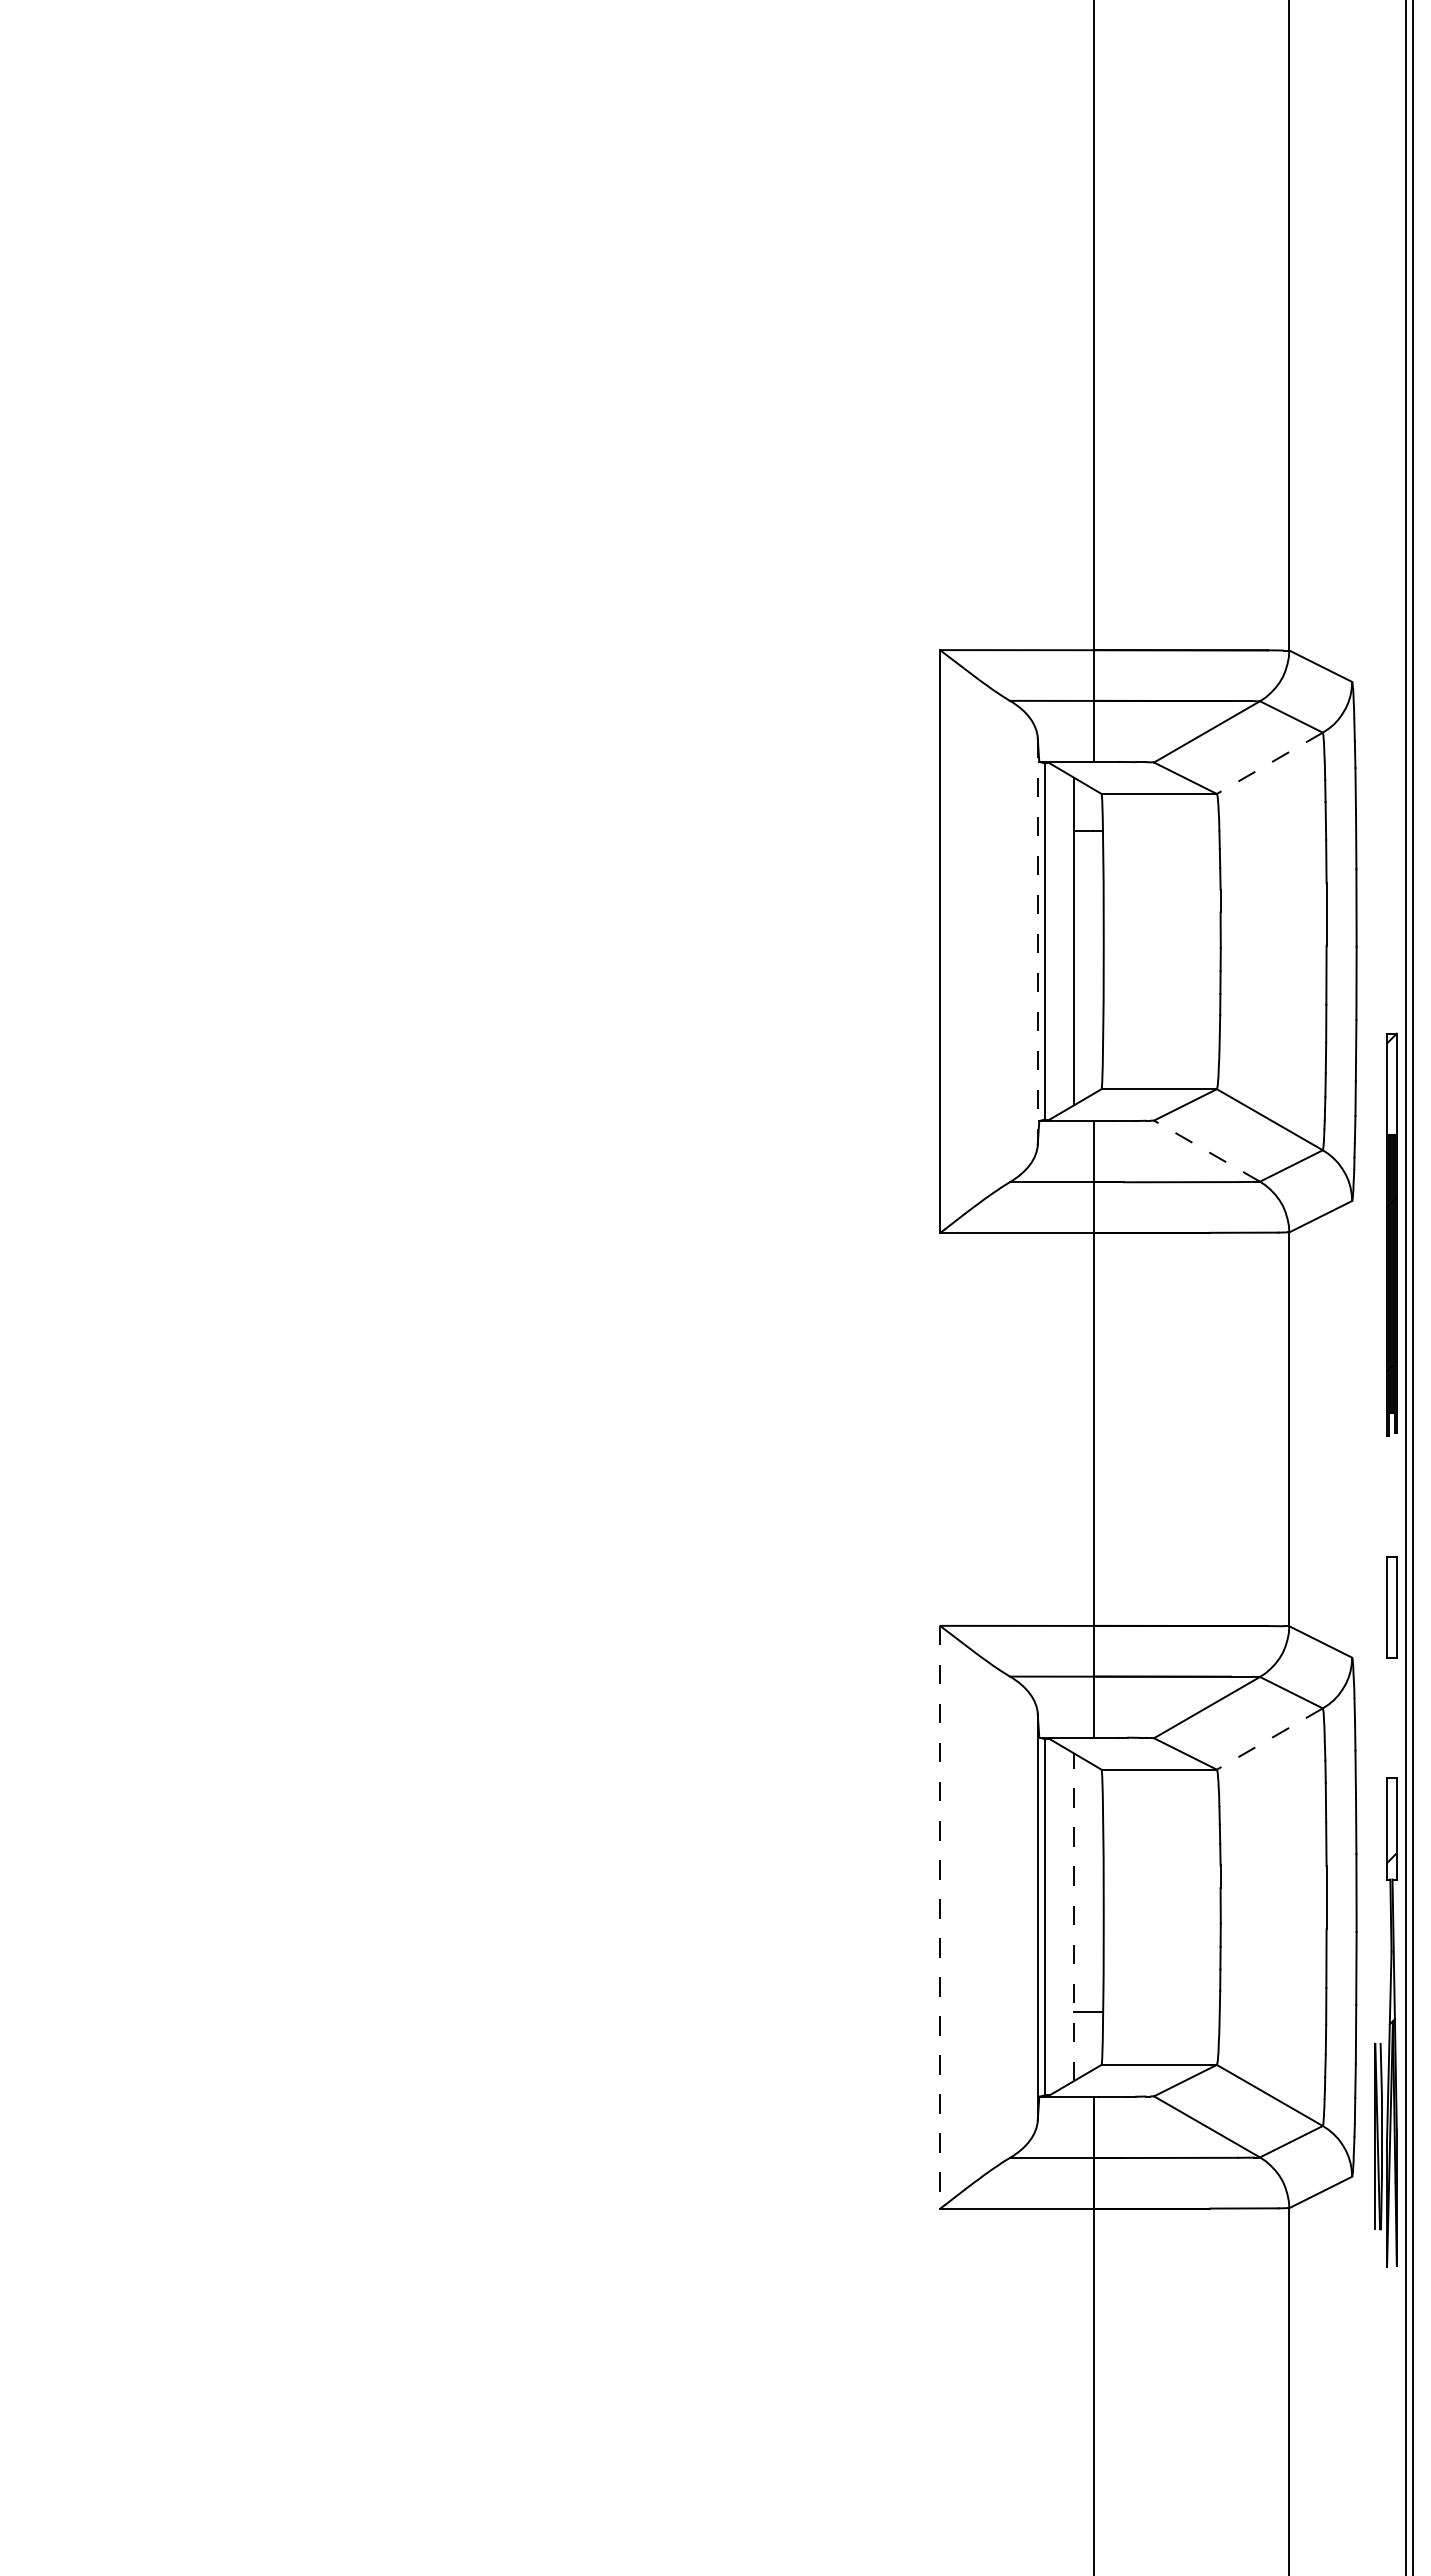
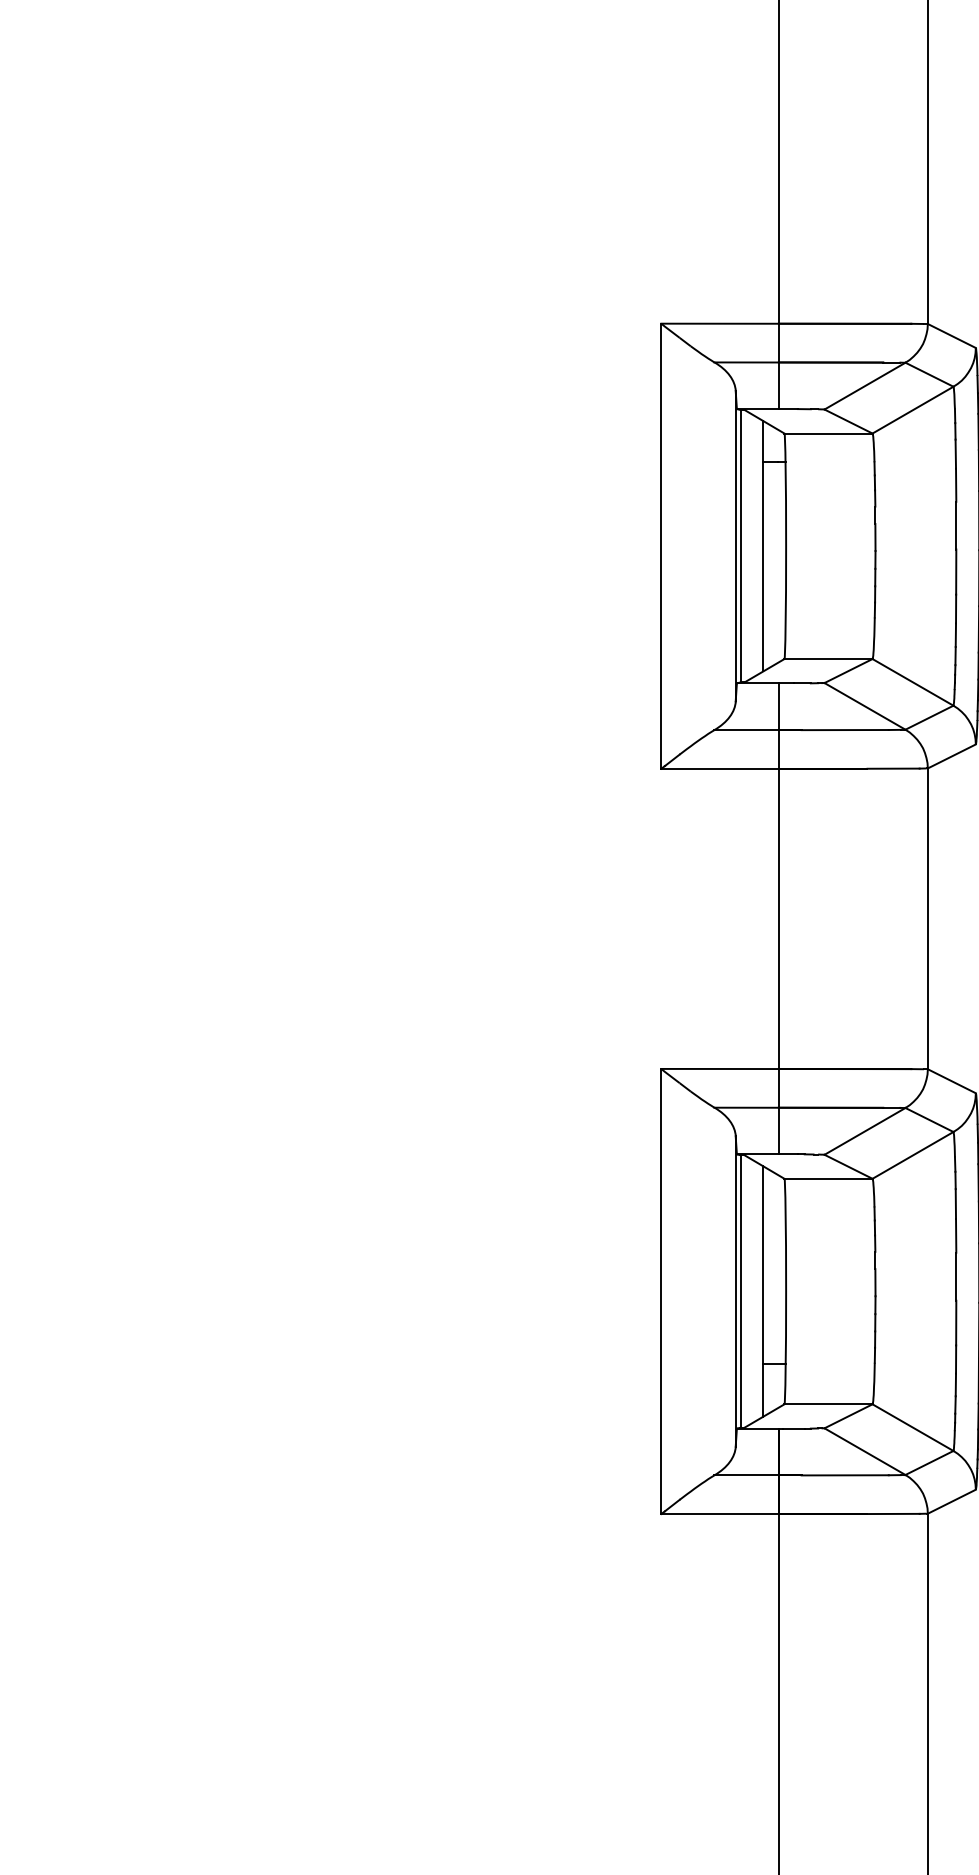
line: (1269, 763) -> (912, 410), dashed -> solid
line: (1037, 942) -> (735, 547), dashed -> solid
line: (1206, 1150) -> (864, 705), dashed -> solid
line: (1269, 1739) -> (912, 1155), dashed -> solid
line: (940, 1917) -> (661, 1291), dashed -> solid
line: (1074, 1917) -> (763, 1291), dashed -> solid

